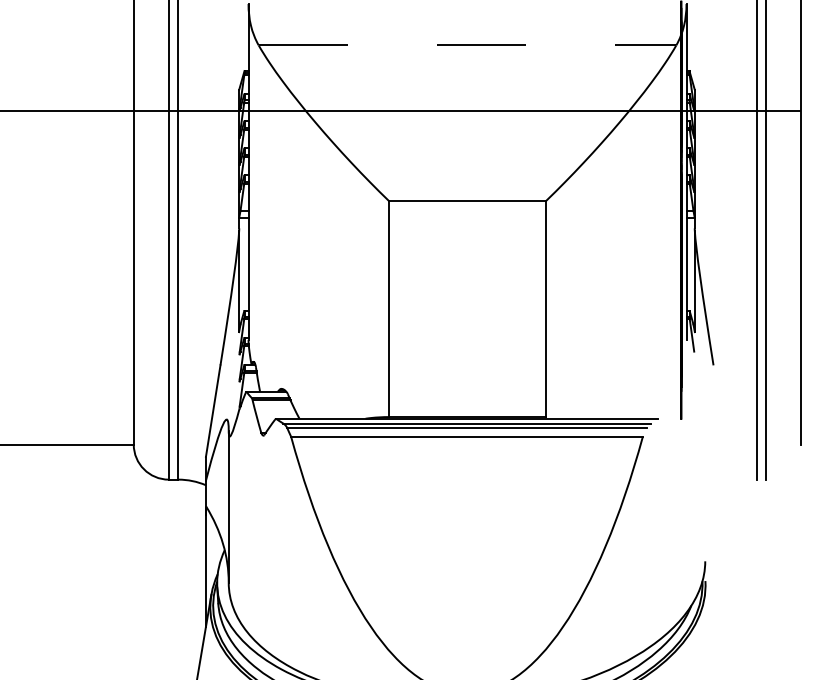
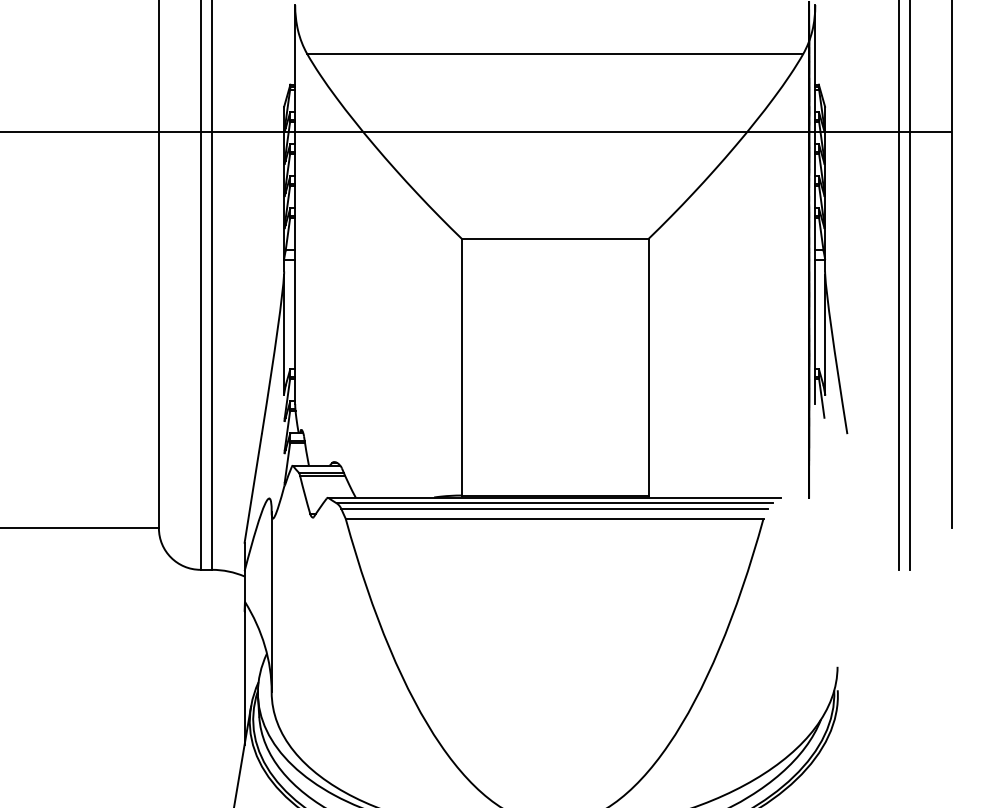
line: (467, 45) -> (555, 54), dashed -> solid

